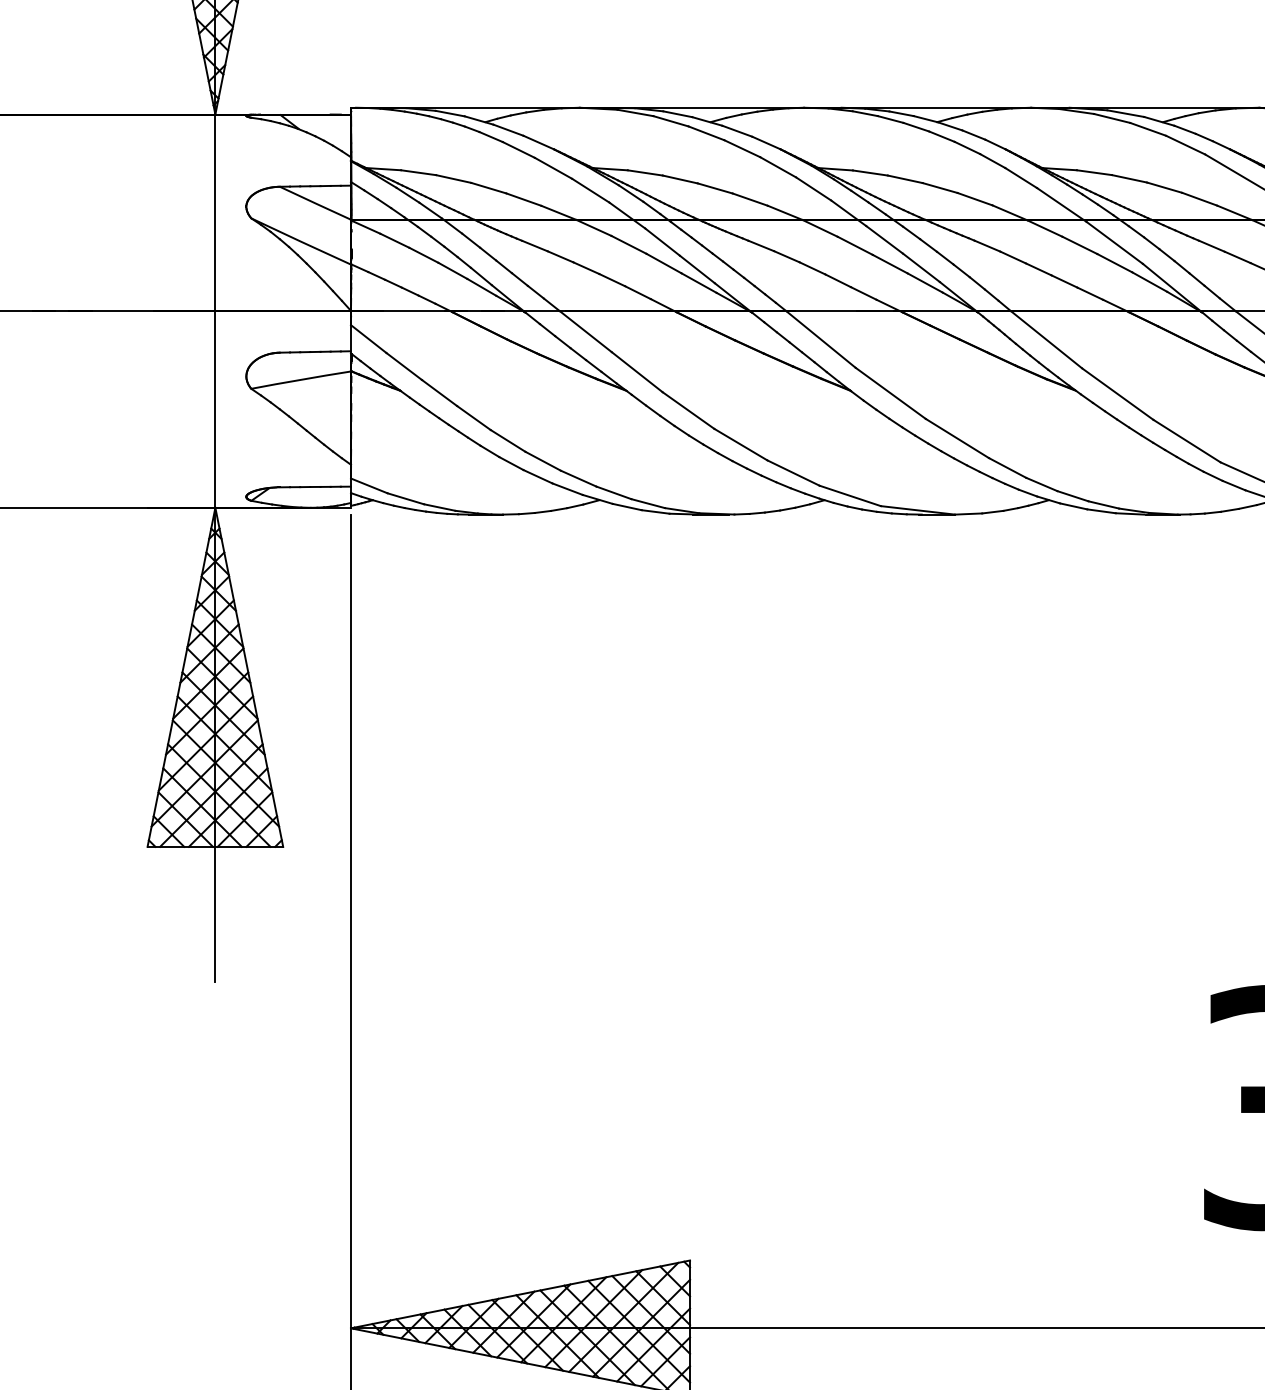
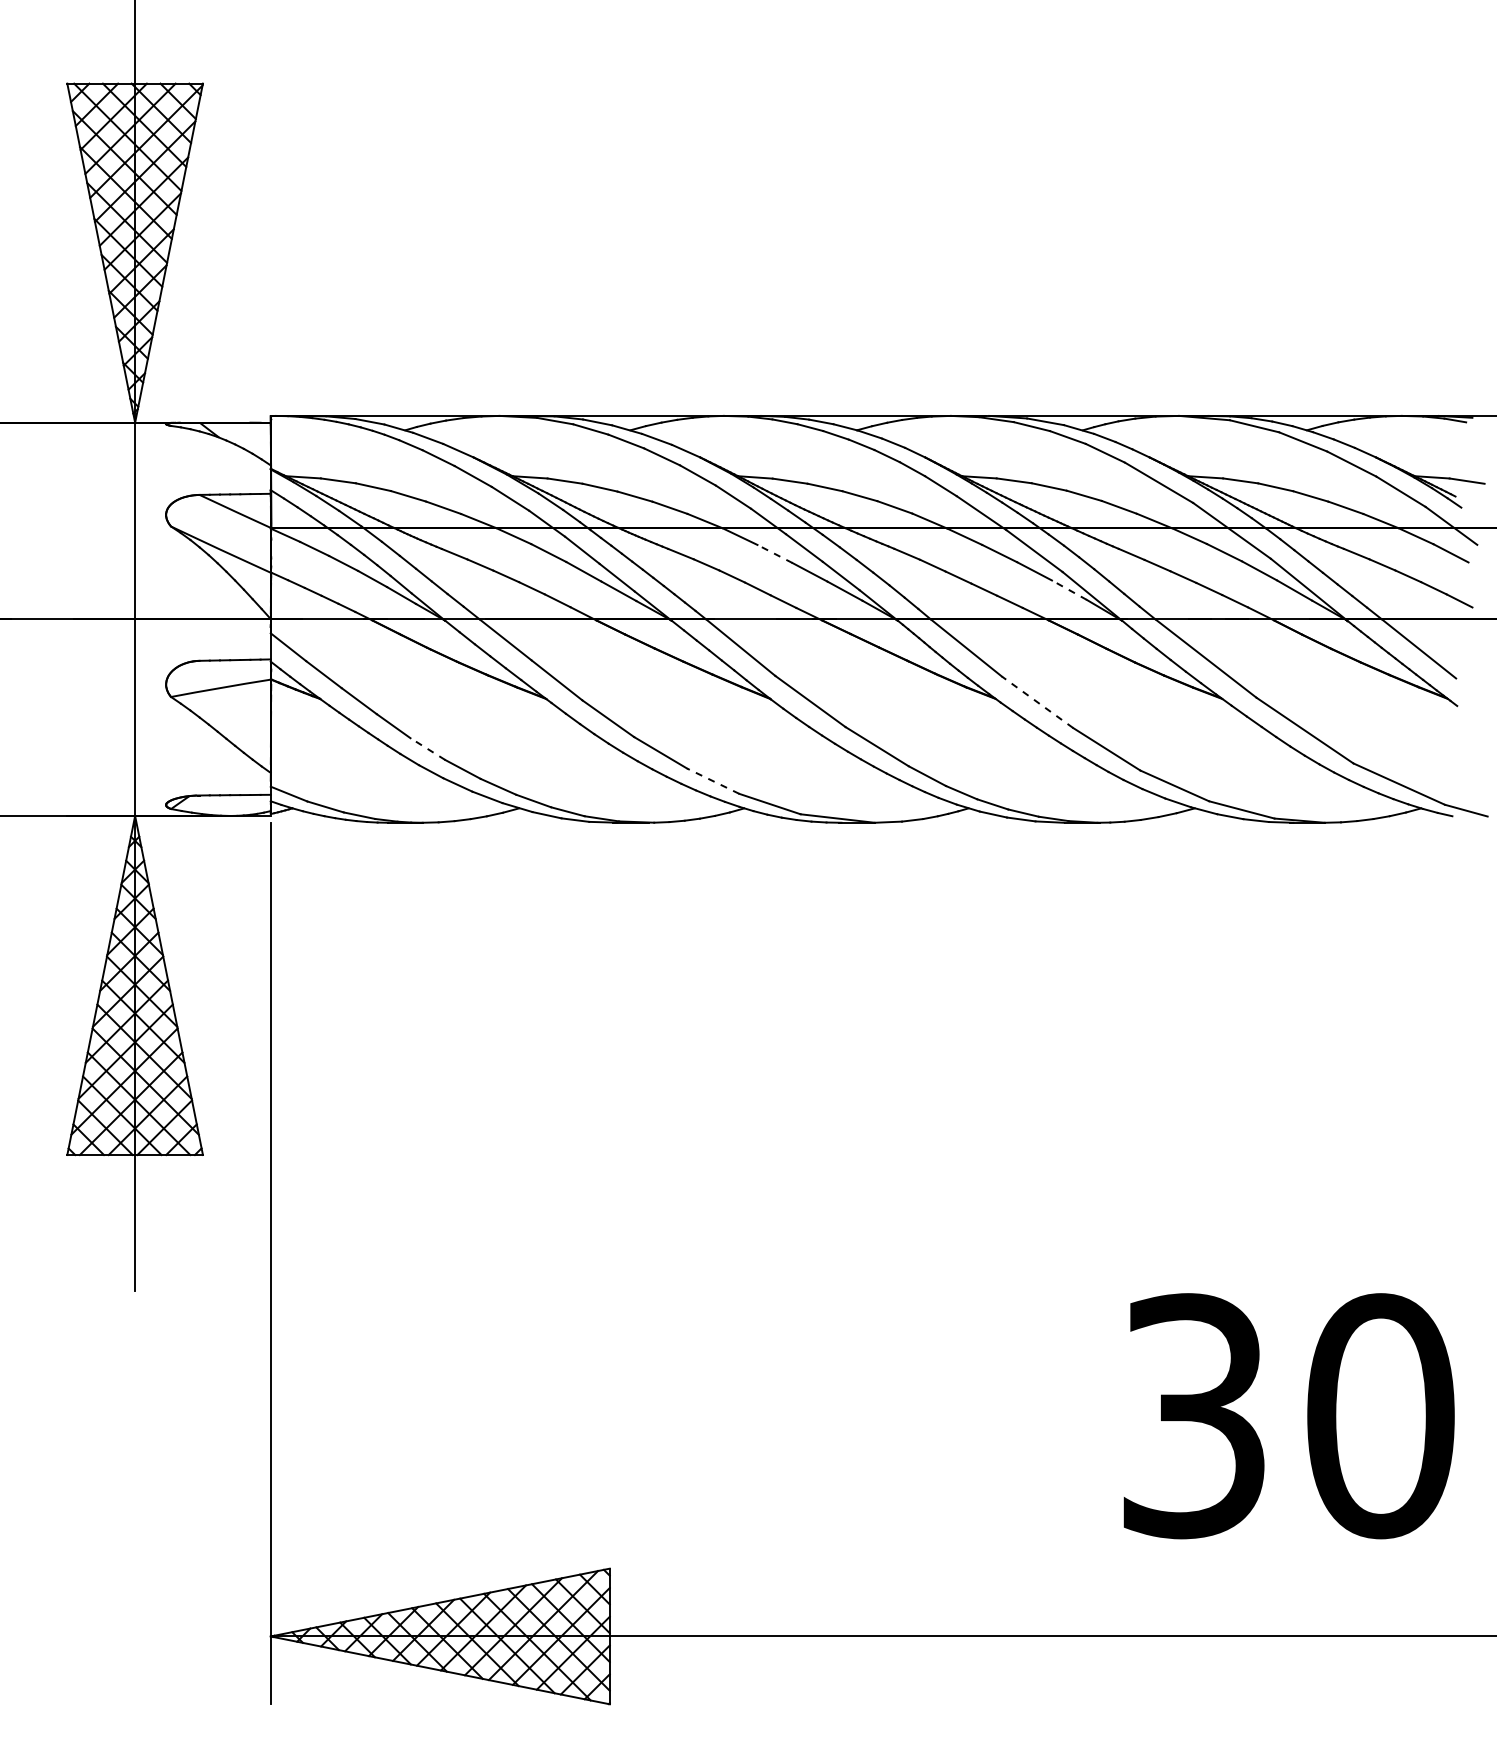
line: (855, 246) -> (775, 554), solid -> dashed
line: (1149, 282) -> (1069, 590), solid -> dashed
line: (1117, 394) -> (1037, 702), solid -> dashed
line: (507, 440) -> (427, 748), solid -> dashed
line: (792, 472) -> (712, 780), solid -> dashed

